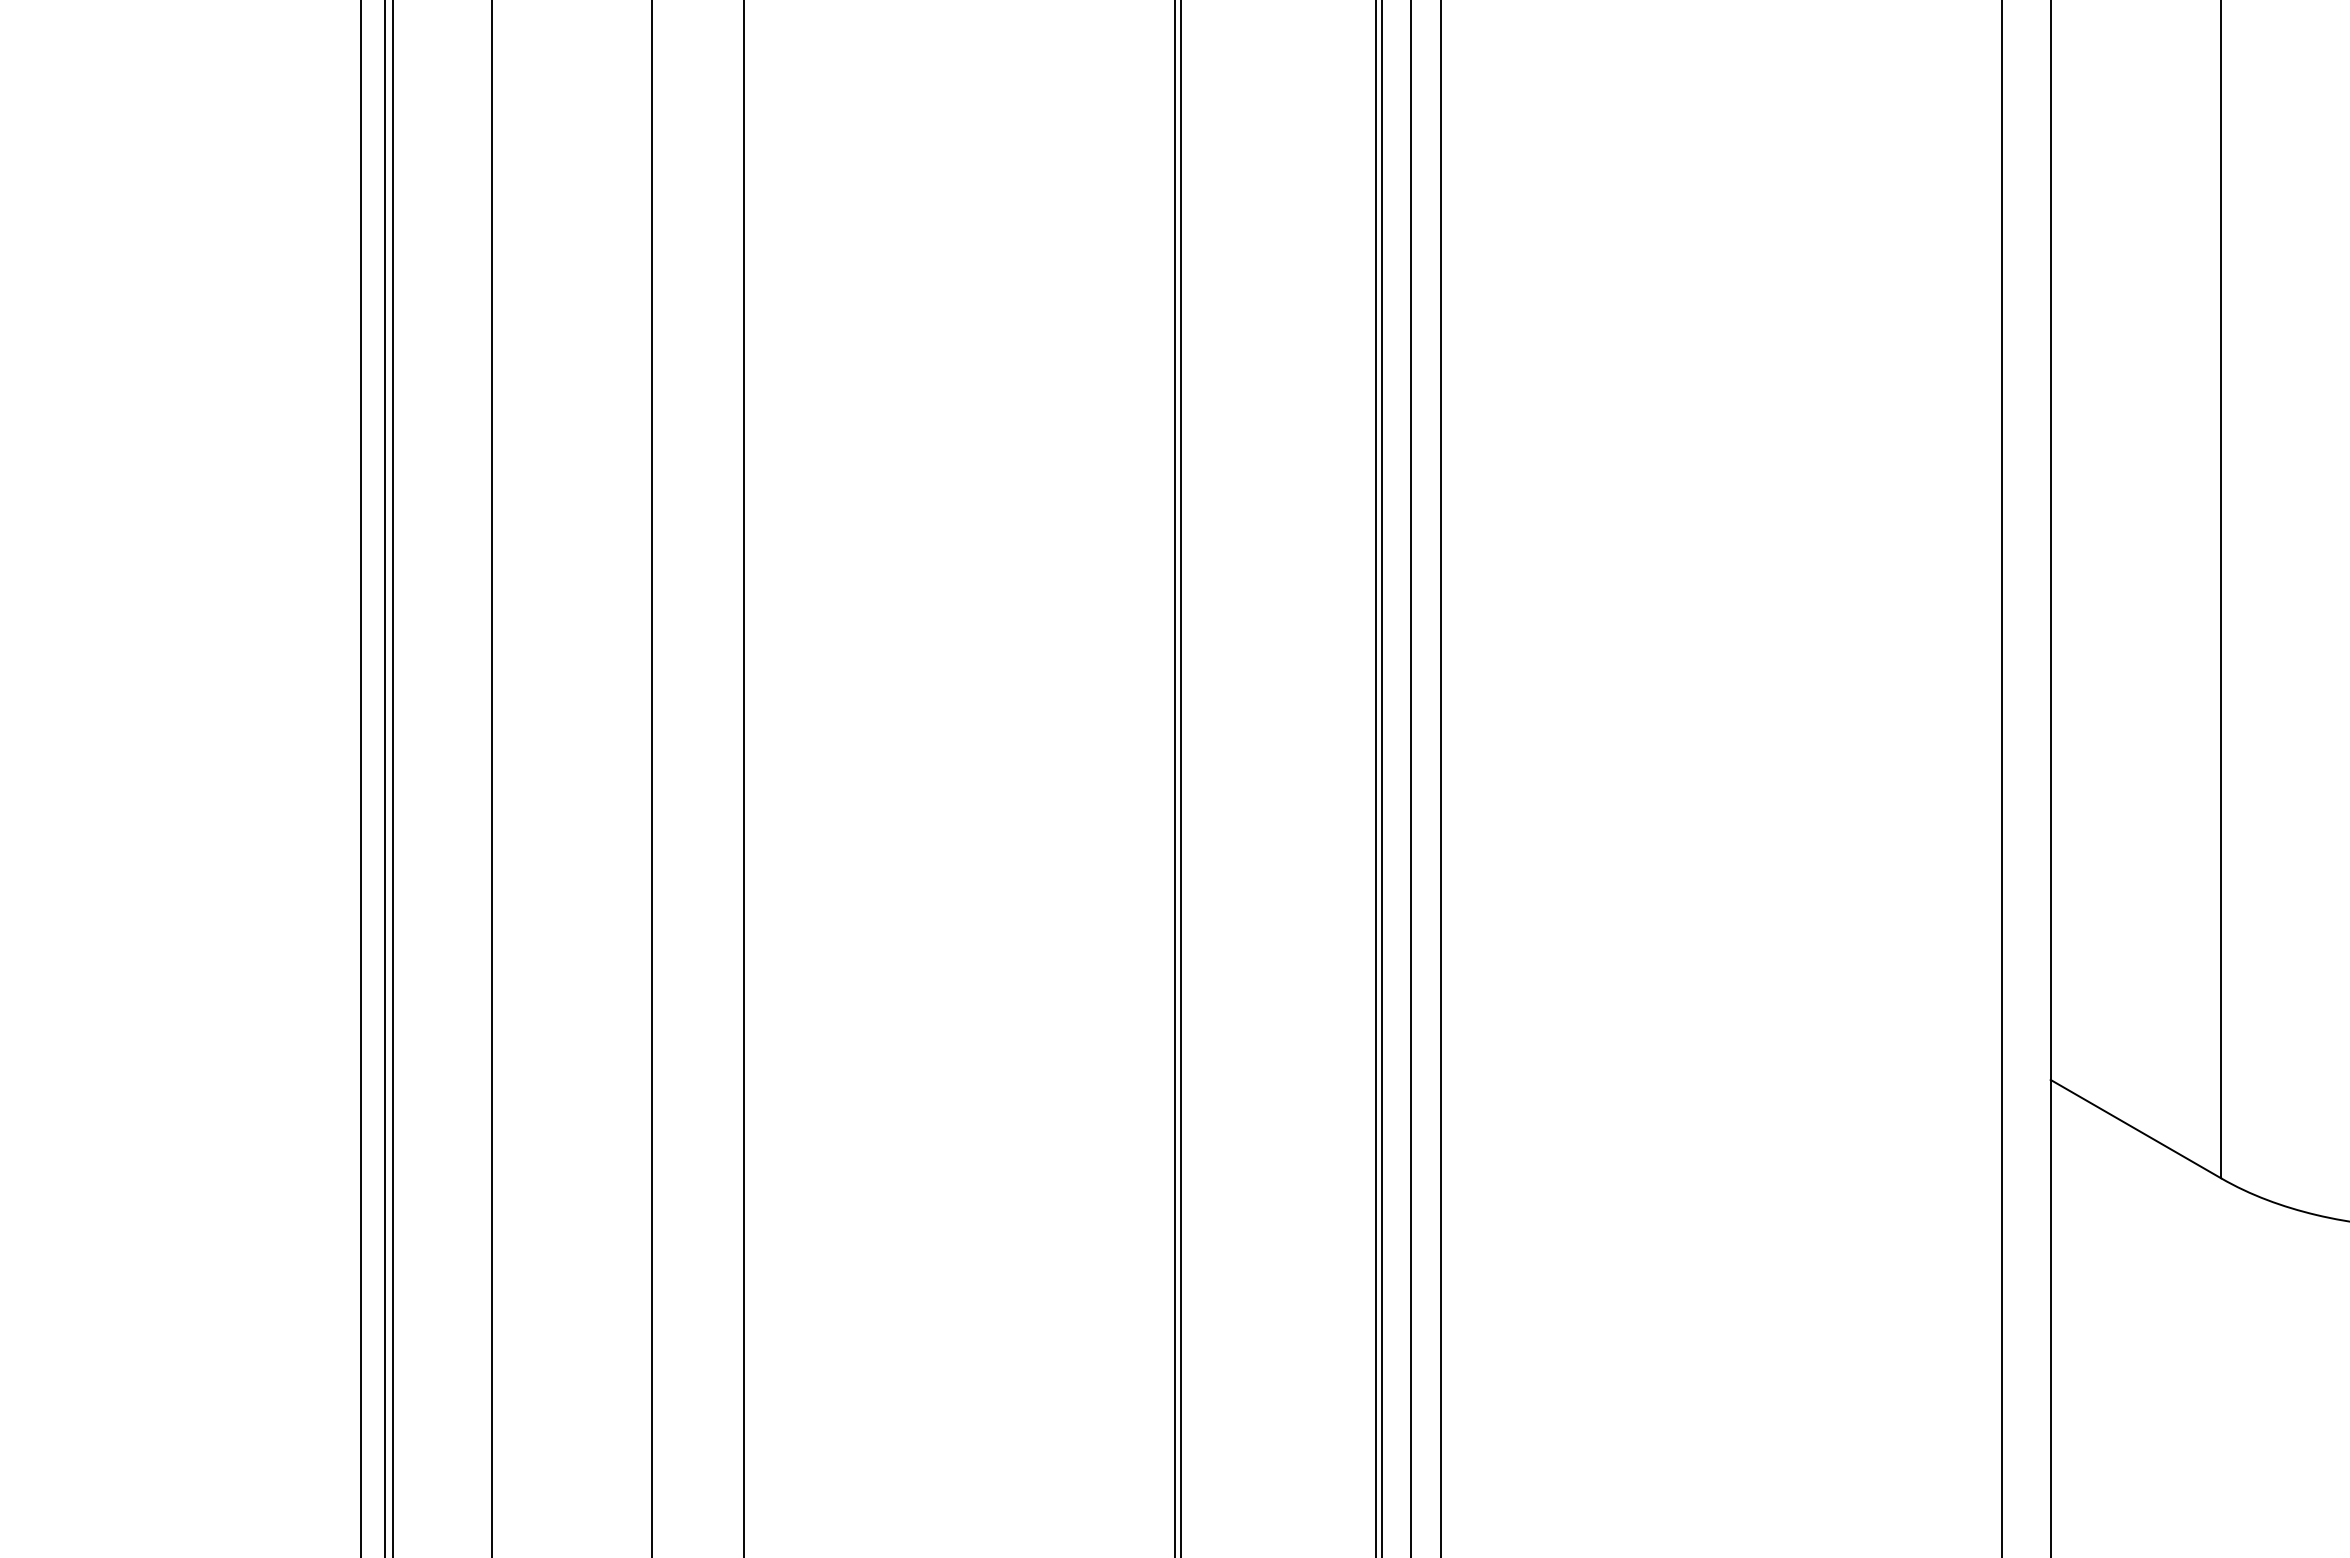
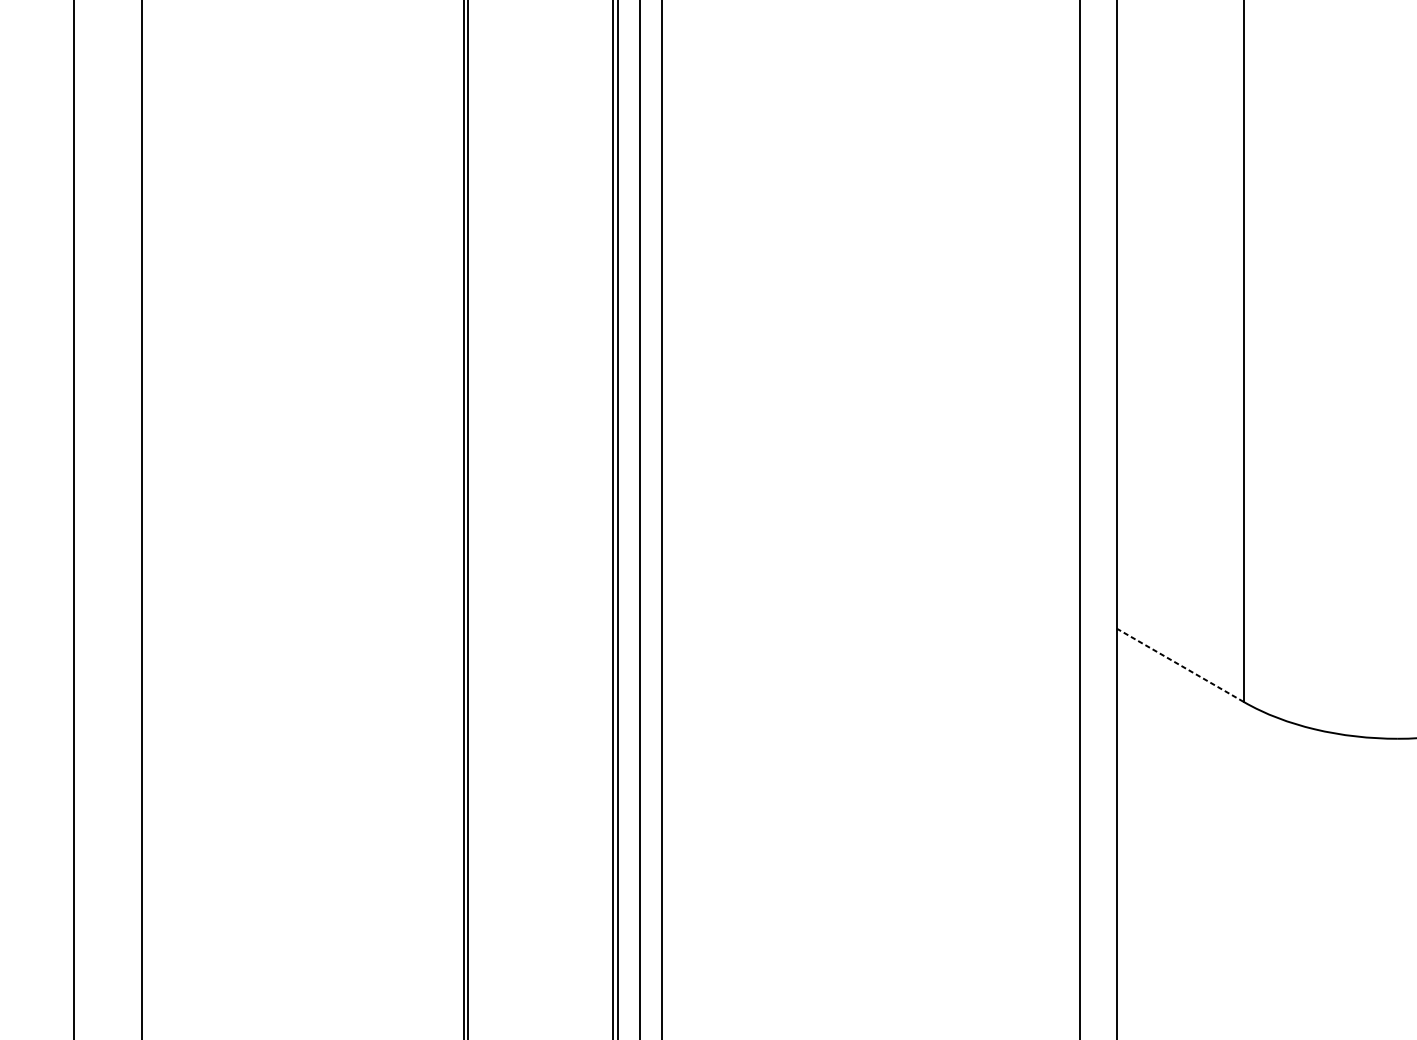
line: (2135, 1128) -> (1179, 664), solid -> dashed

